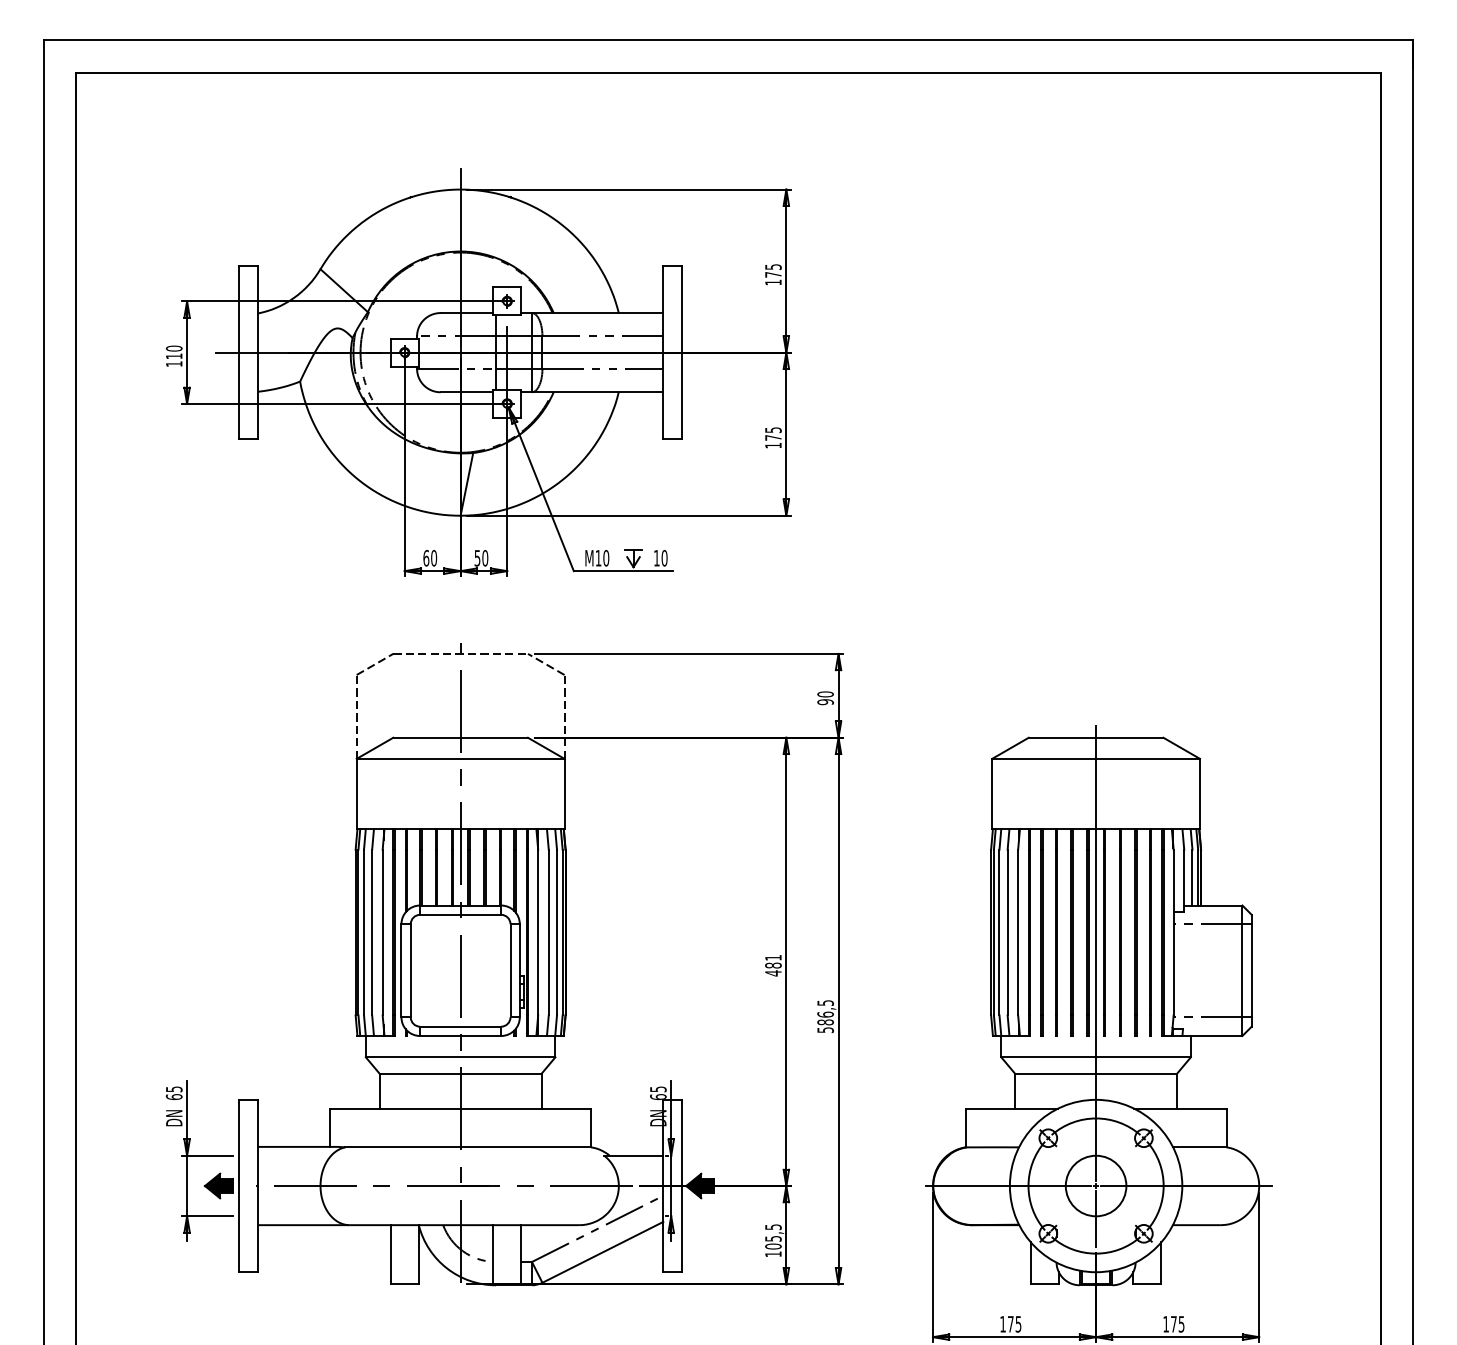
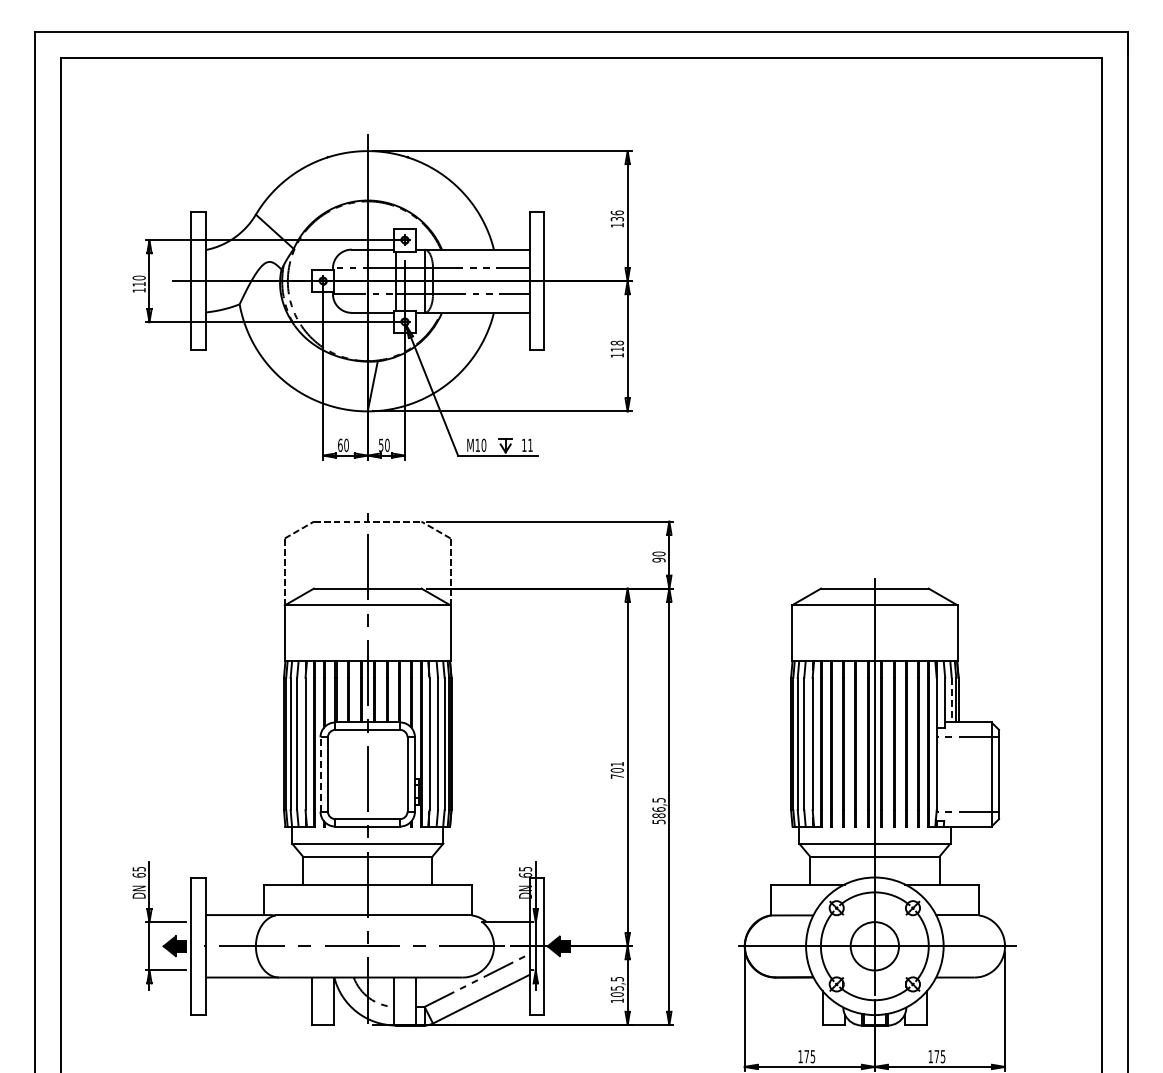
text: (773, 270) -> (617, 215), 175 -> 136
text: (772, 433) -> (616, 345), 175 -> 118
text: (664, 557) -> (530, 444), 10 -> 11
line: (1192, 878) -> (951, 700), solid -> dashed
text: (772, 969) -> (616, 773), 481 -> 701
line: (401, 970) -> (320, 774), solid -> dashed

